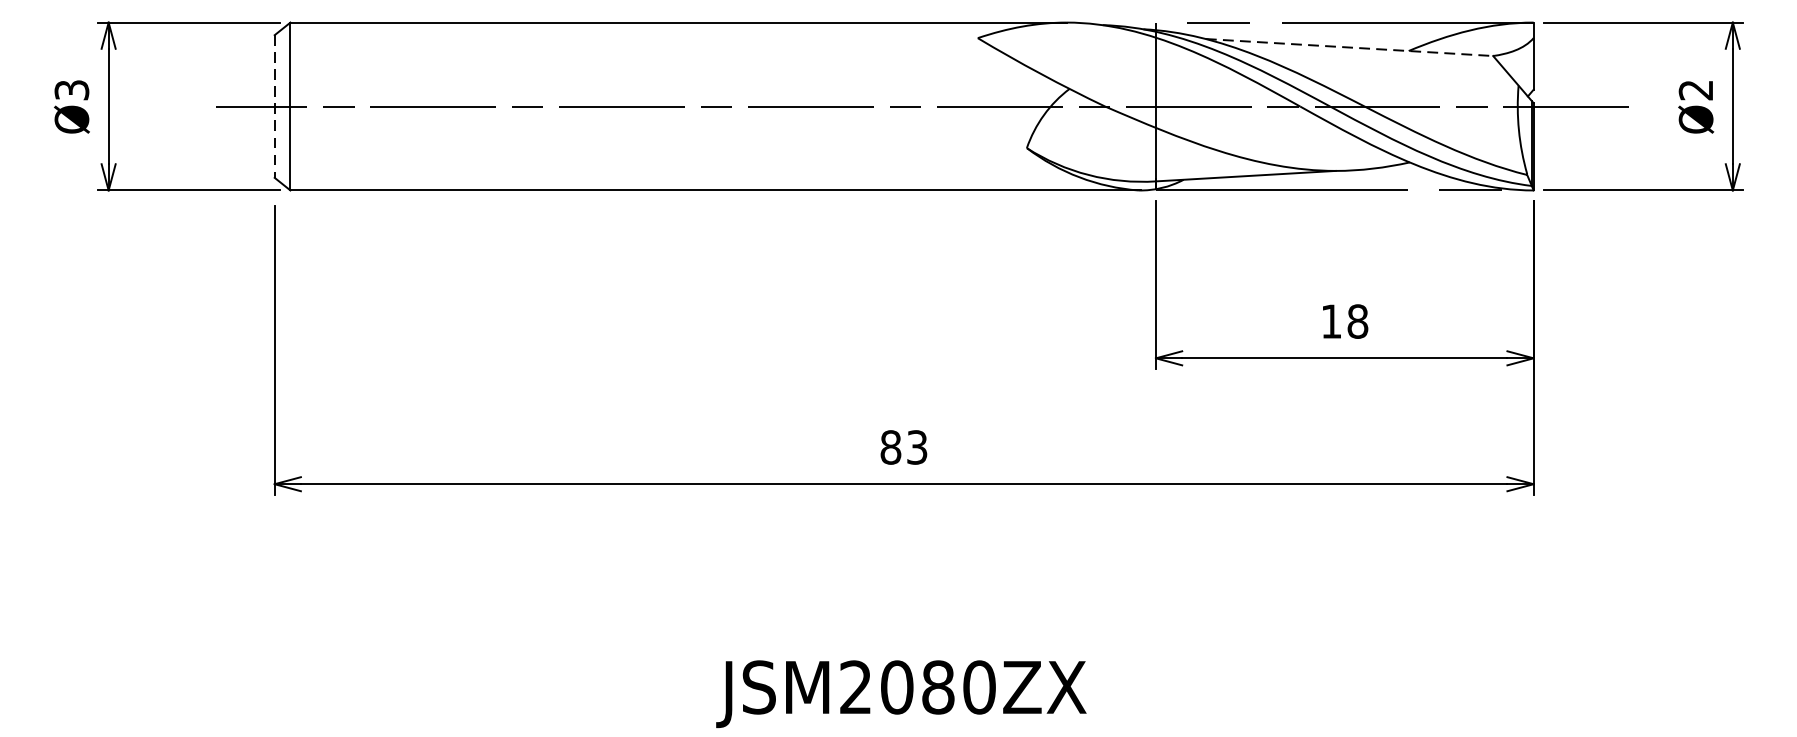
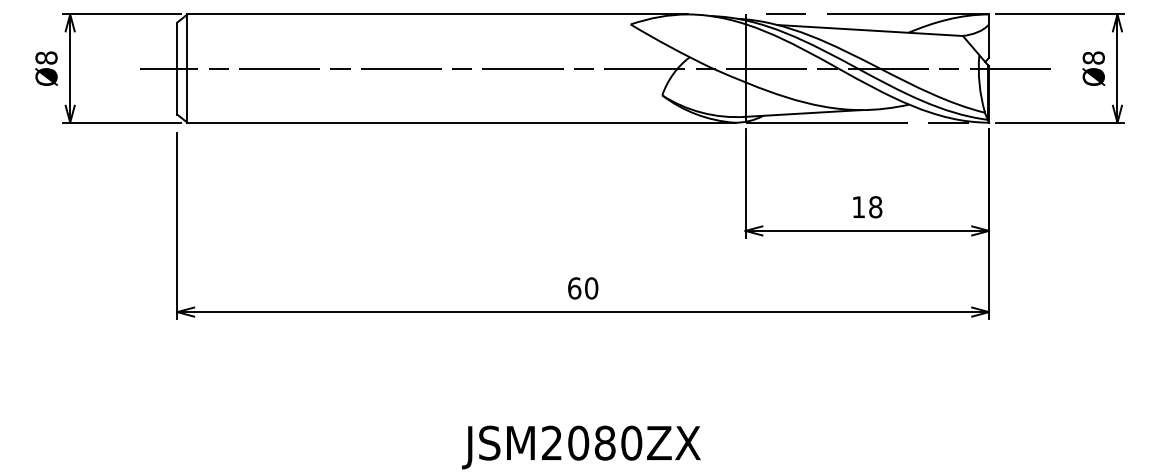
line: (1349, 47) -> (870, 30), dashed -> solid
text: (71, 89) -> (46, 57), Ø3 -> Ø8
text: (1695, 89) -> (1093, 57), Ø2 -> Ø8
line: (275, 106) -> (177, 68), dashed -> solid
text: (904, 447) -> (583, 288), 83 -> 60

